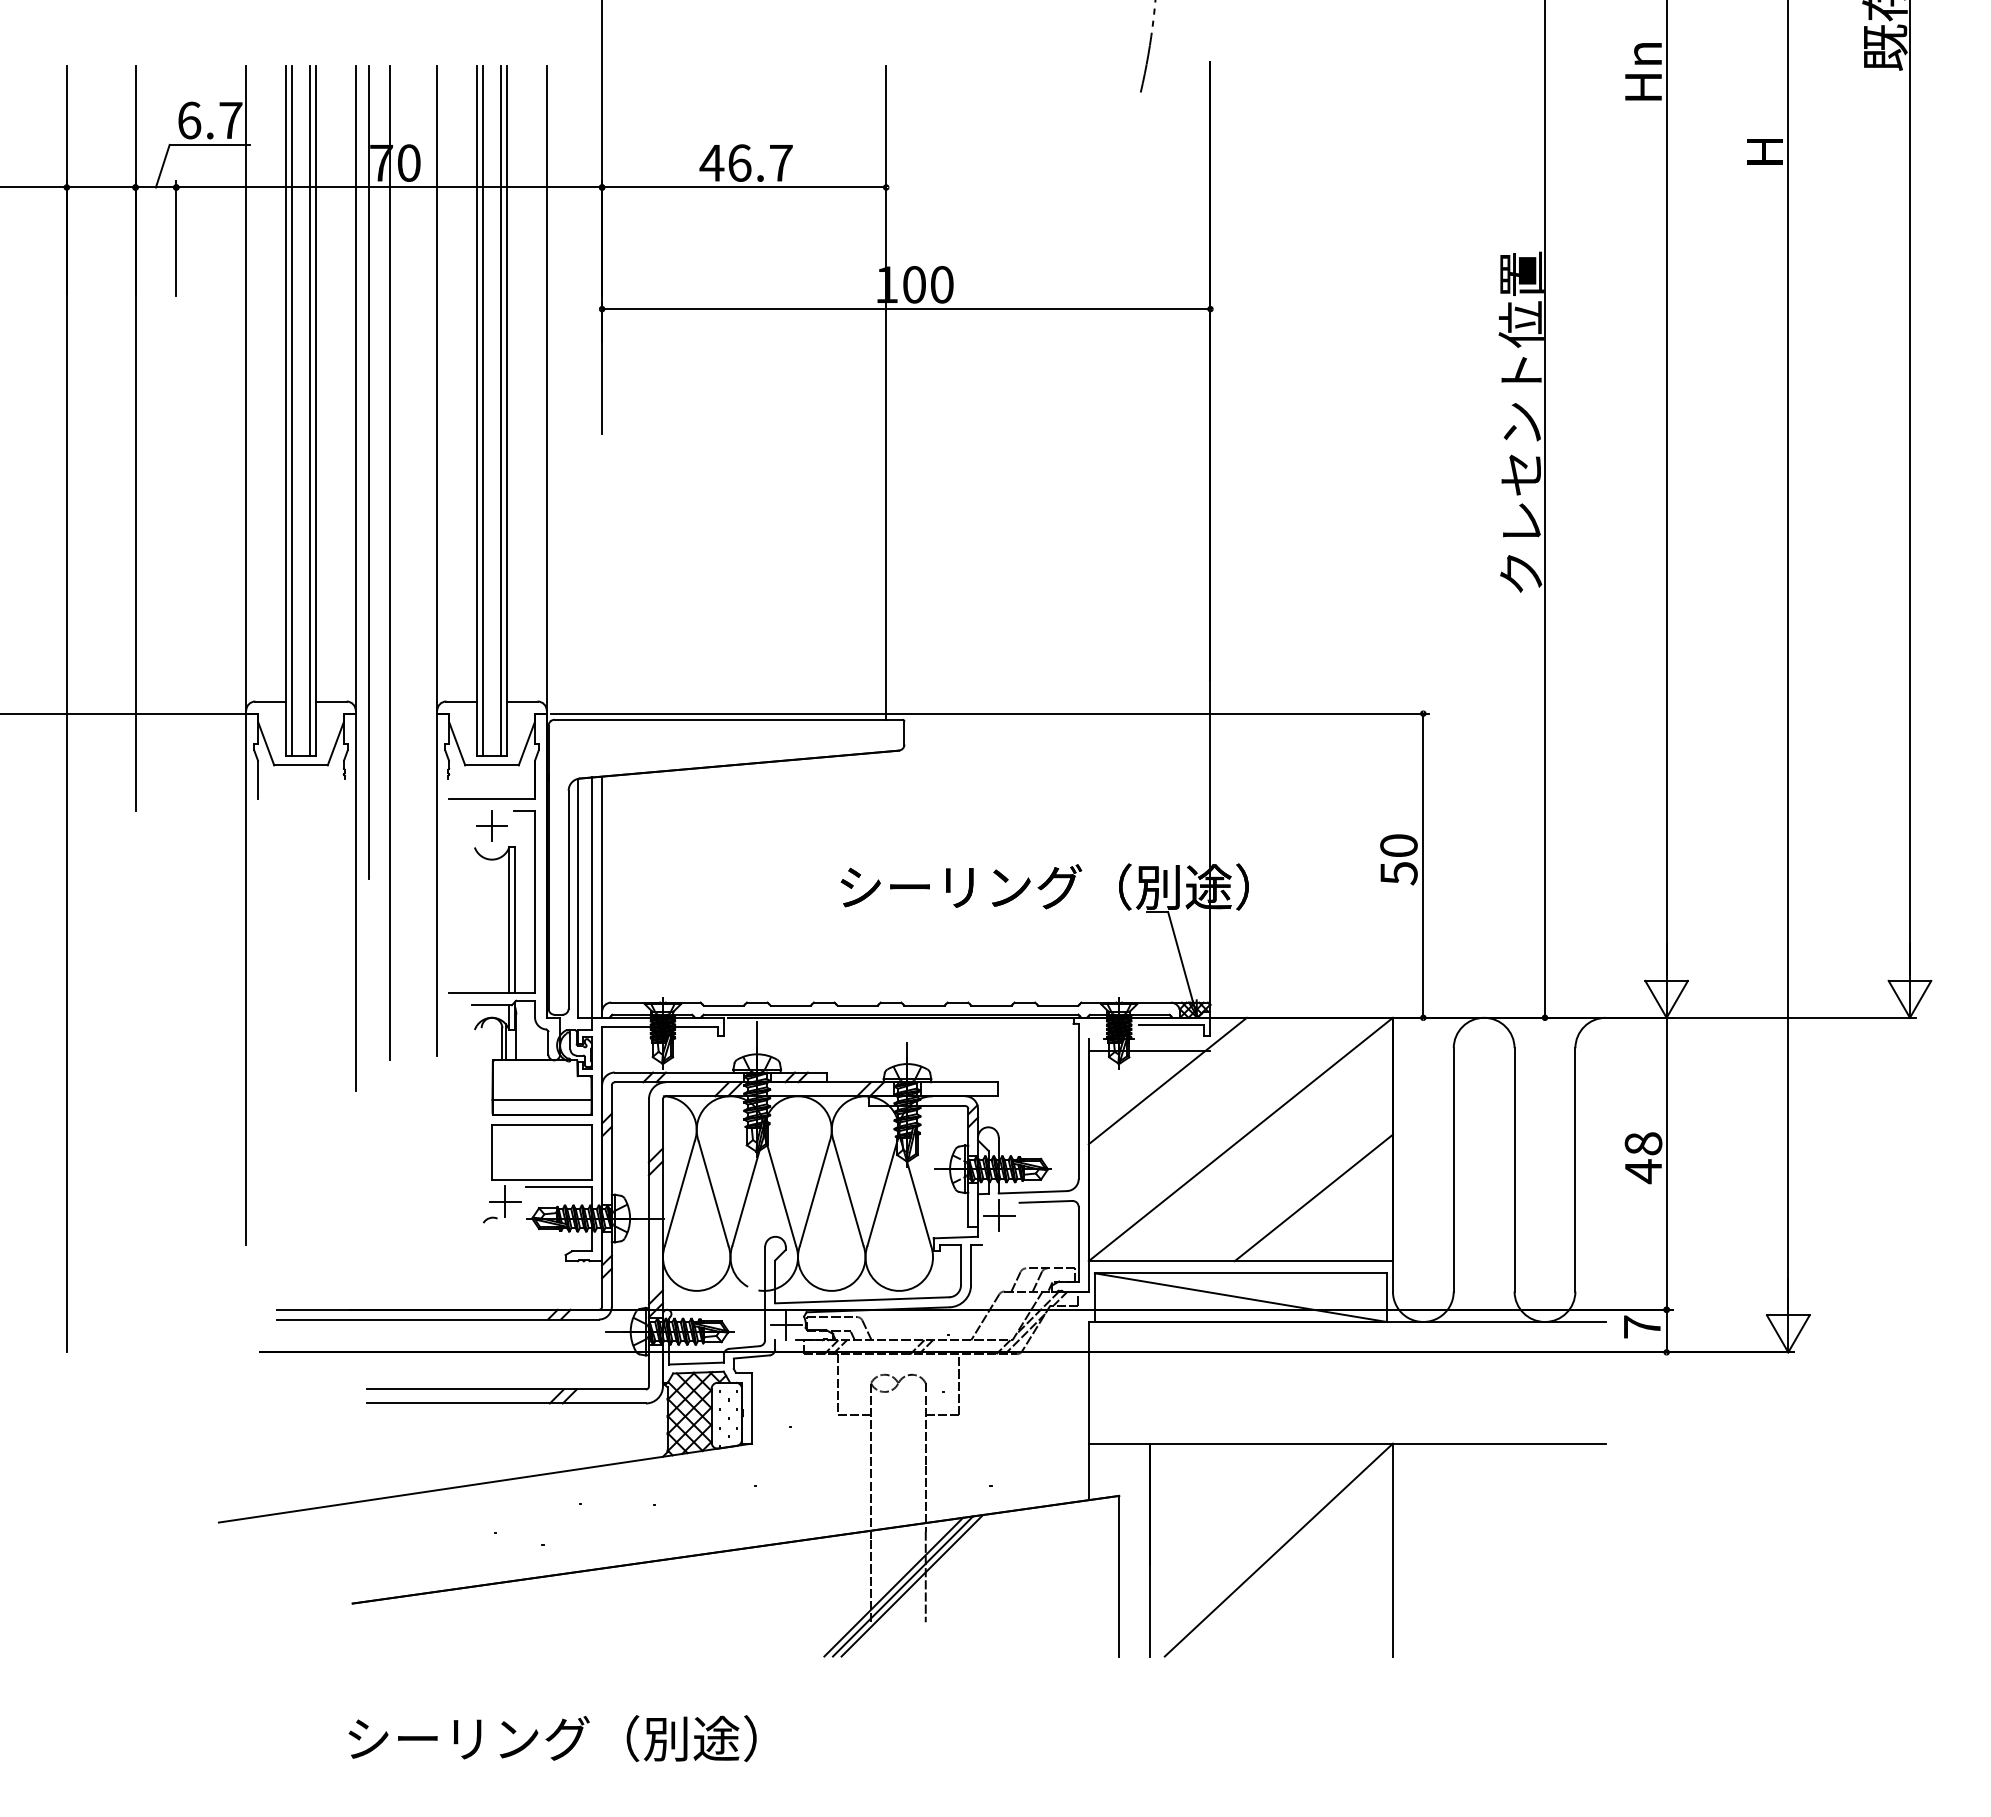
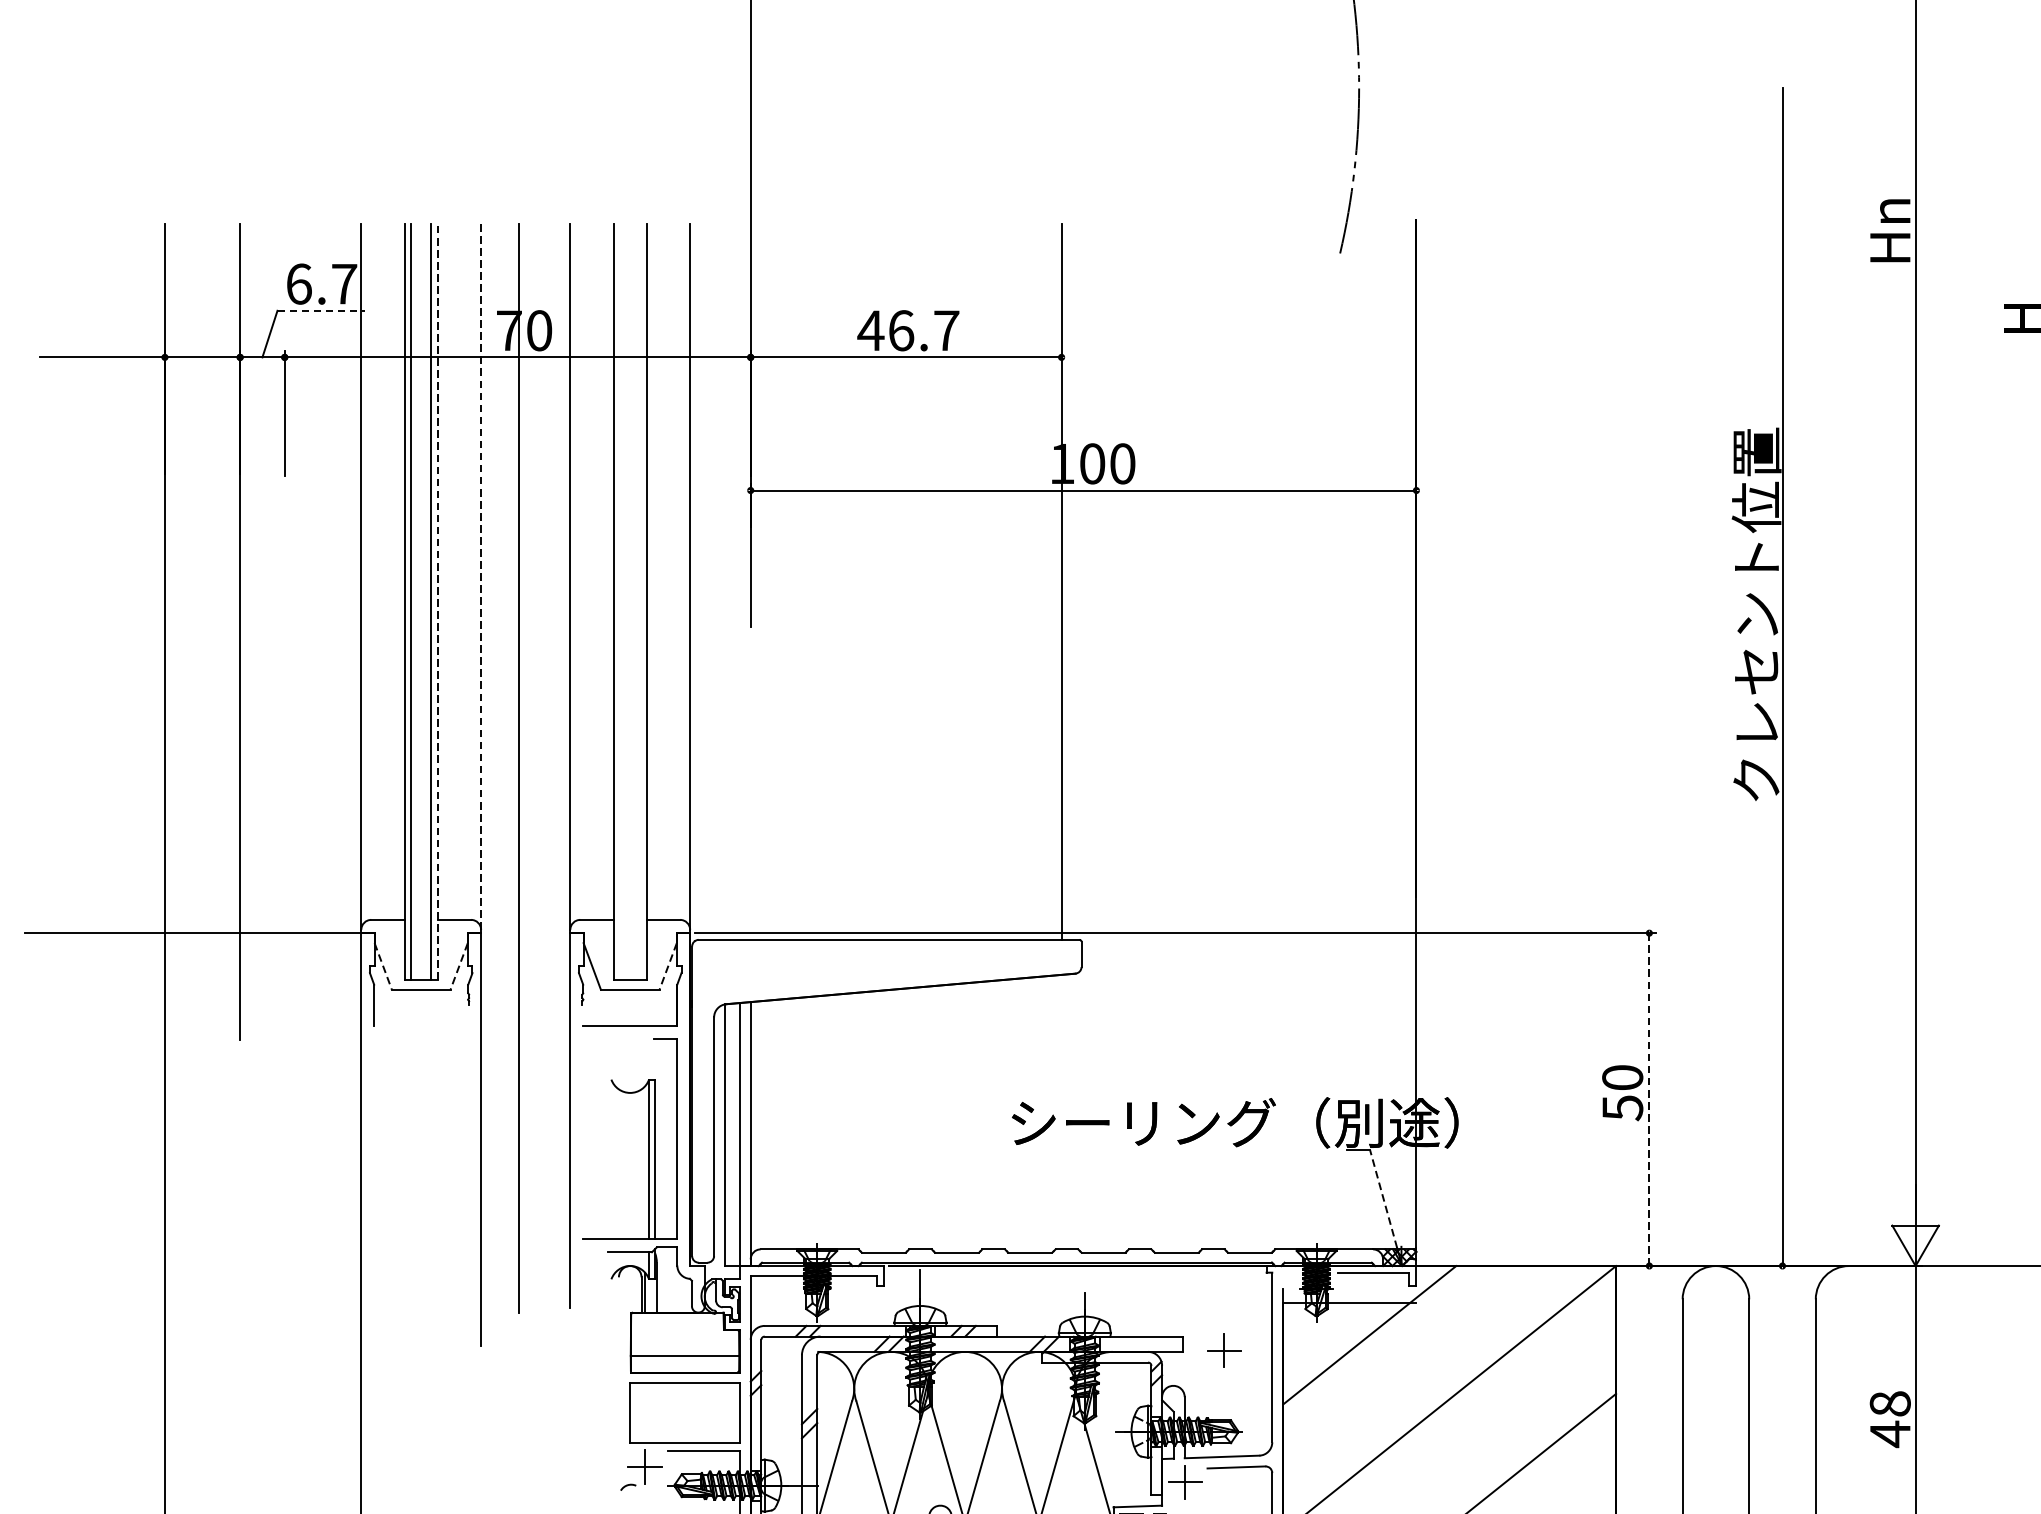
line: (210, 144) -> (322, 310), solid -> dashed
line: (355, 387) -> (480, 576), solid -> dashed
line: (316, 410) -> (438, 601), solid -> dashed
line: (482, 410) -> (619, 601), removed
line: (501, 410) -> (640, 601), removed
line: (369, 471) -> (496, 668), removed
line: (266, 744) -> (383, 966), solid -> dashed
line: (335, 744) -> (458, 966), solid -> dashed
line: (526, 744) -> (667, 966), solid -> dashed
part: (491, 825) -> (1223, 1349), moved
line: (1423, 865) -> (1649, 1099), solid -> dashed
line: (1180, 956) -> (1383, 1198), solid -> dashed

